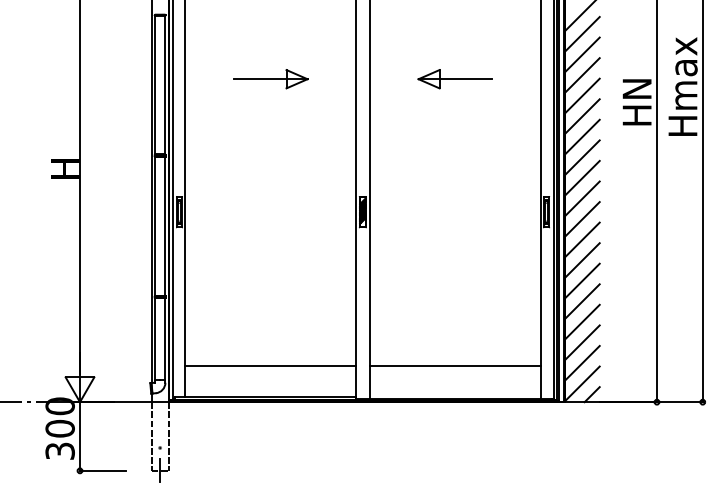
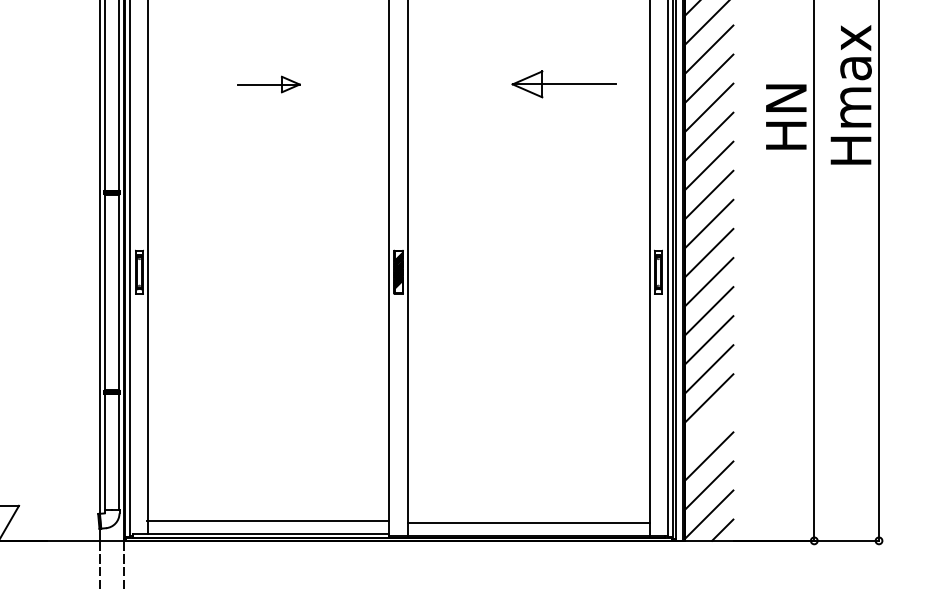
part: (270, 79) -> (268, 84), size x0.6
part: (454, 79) -> (563, 84), moved
line: (582, 321) -> (709, 426), removed
line: (270, 366) -> (268, 521), moved
line: (454, 366) -> (528, 522), moved

